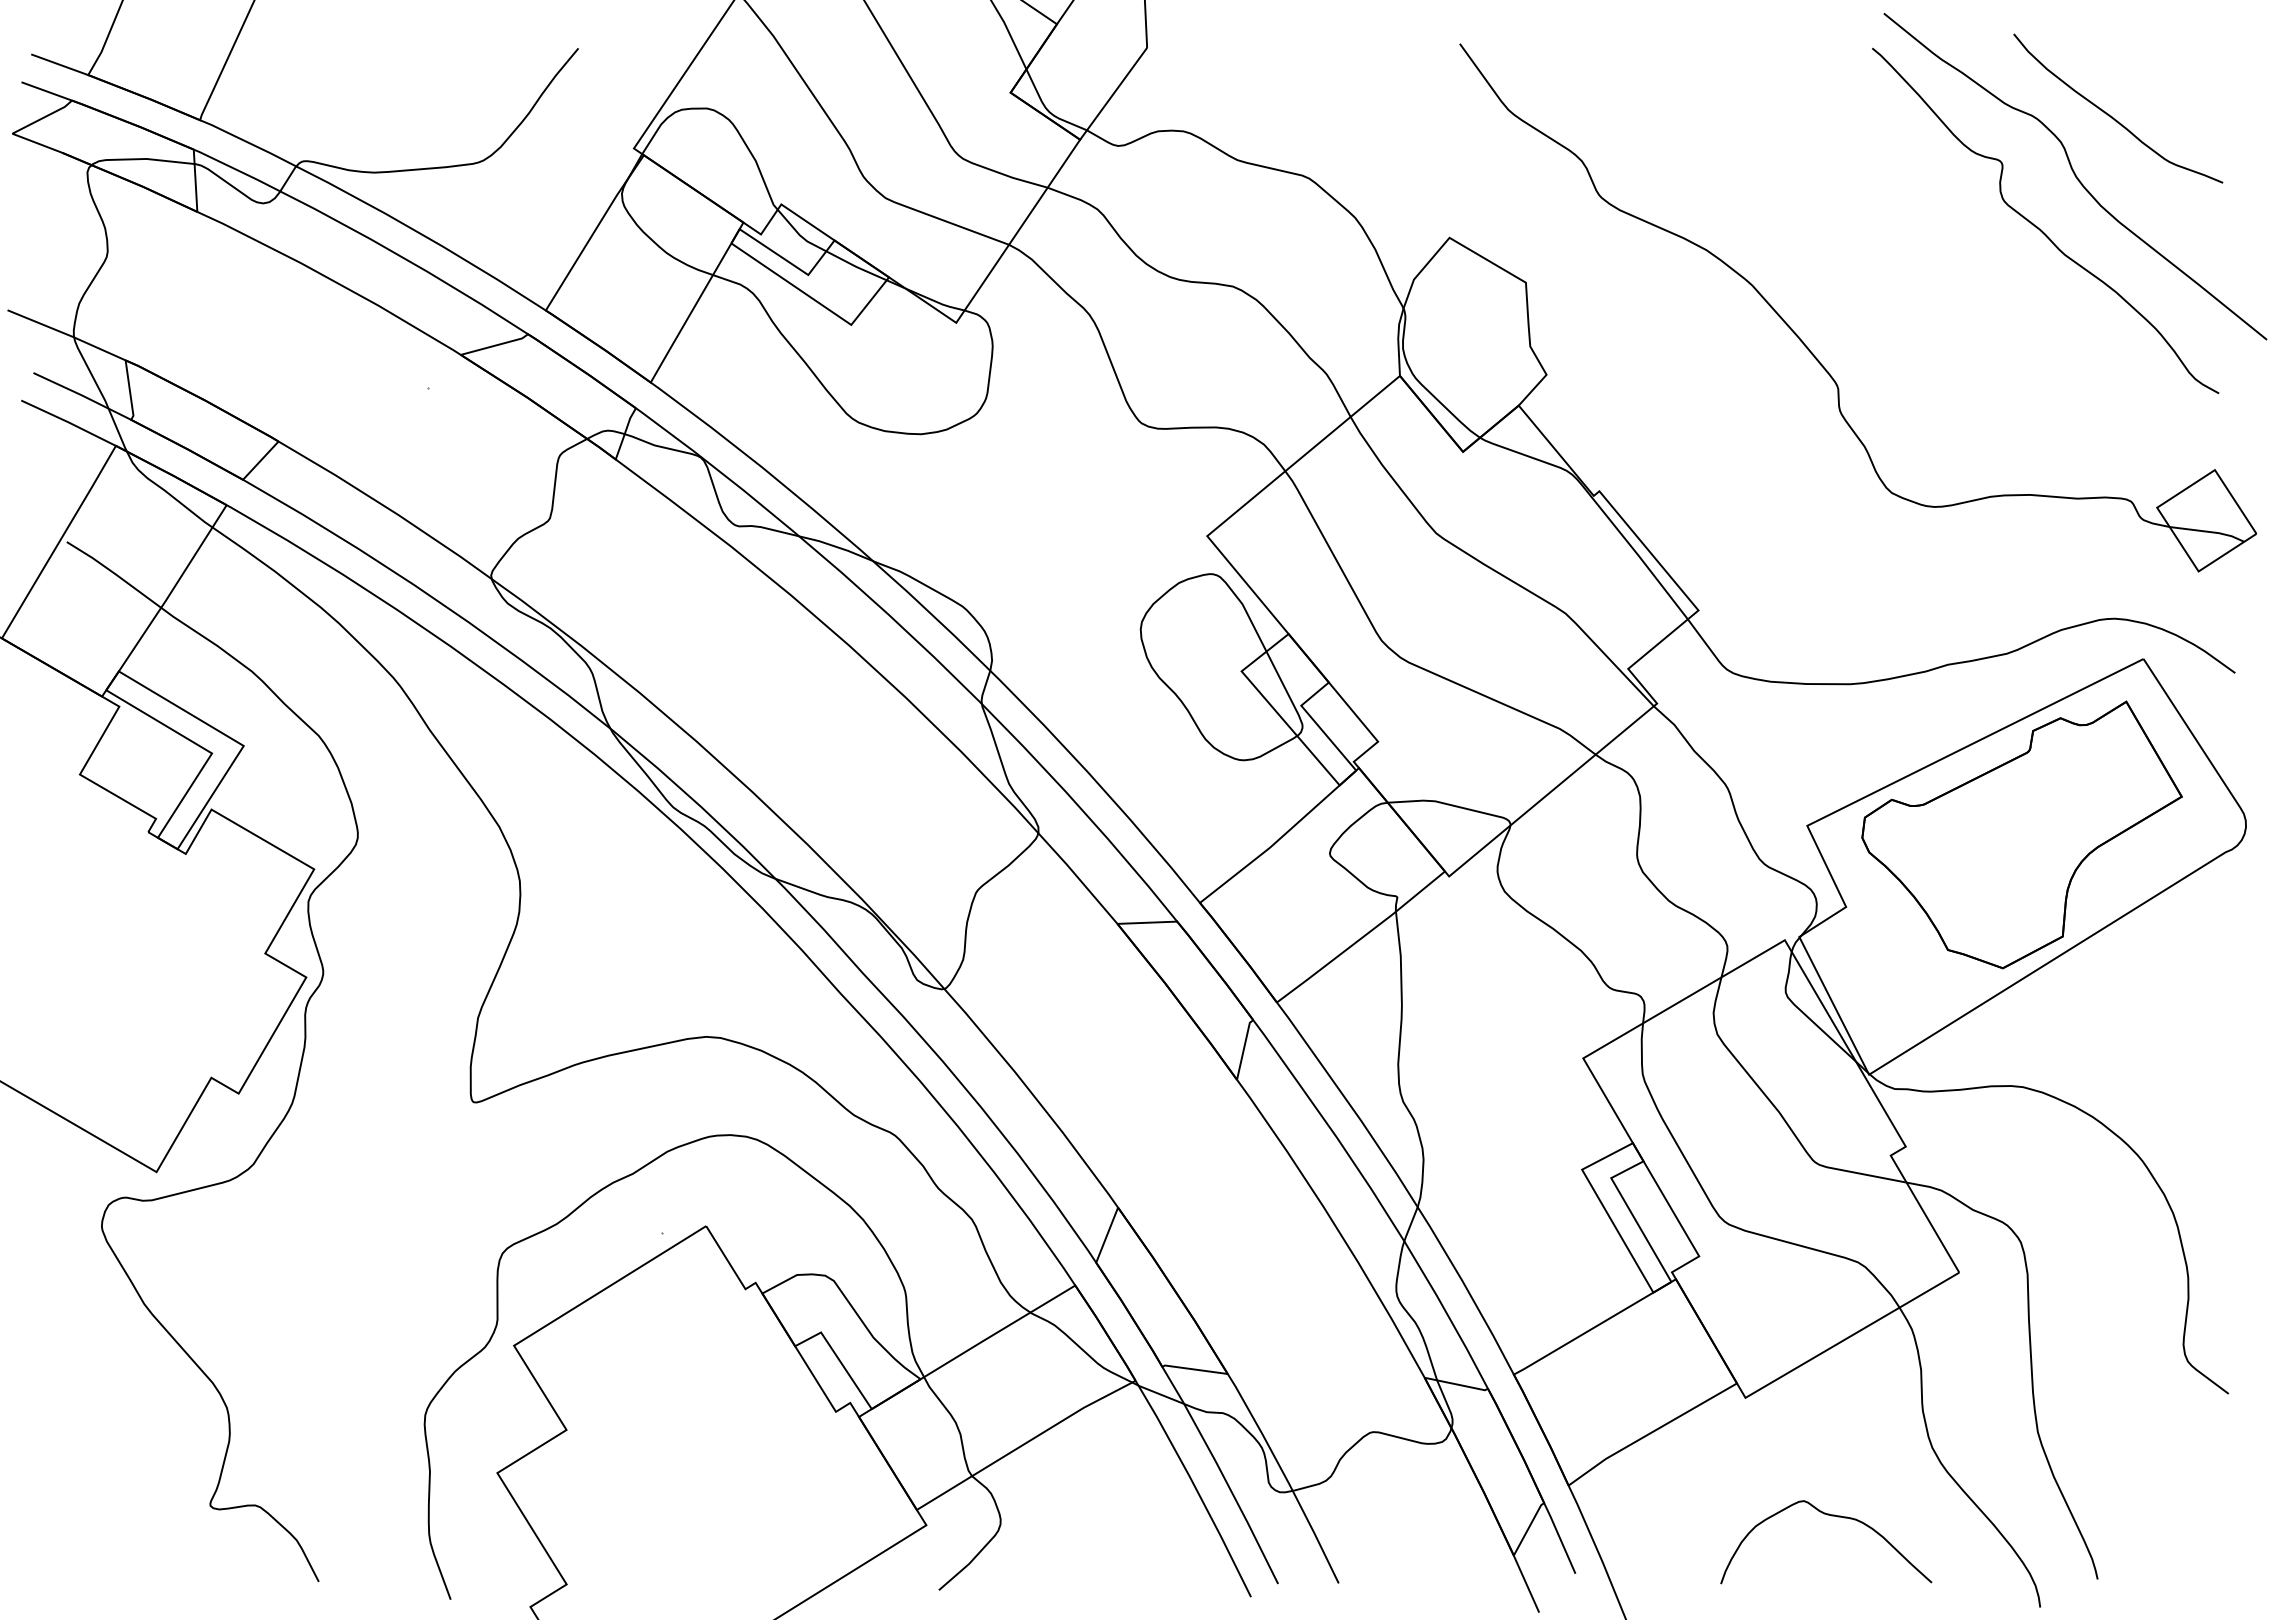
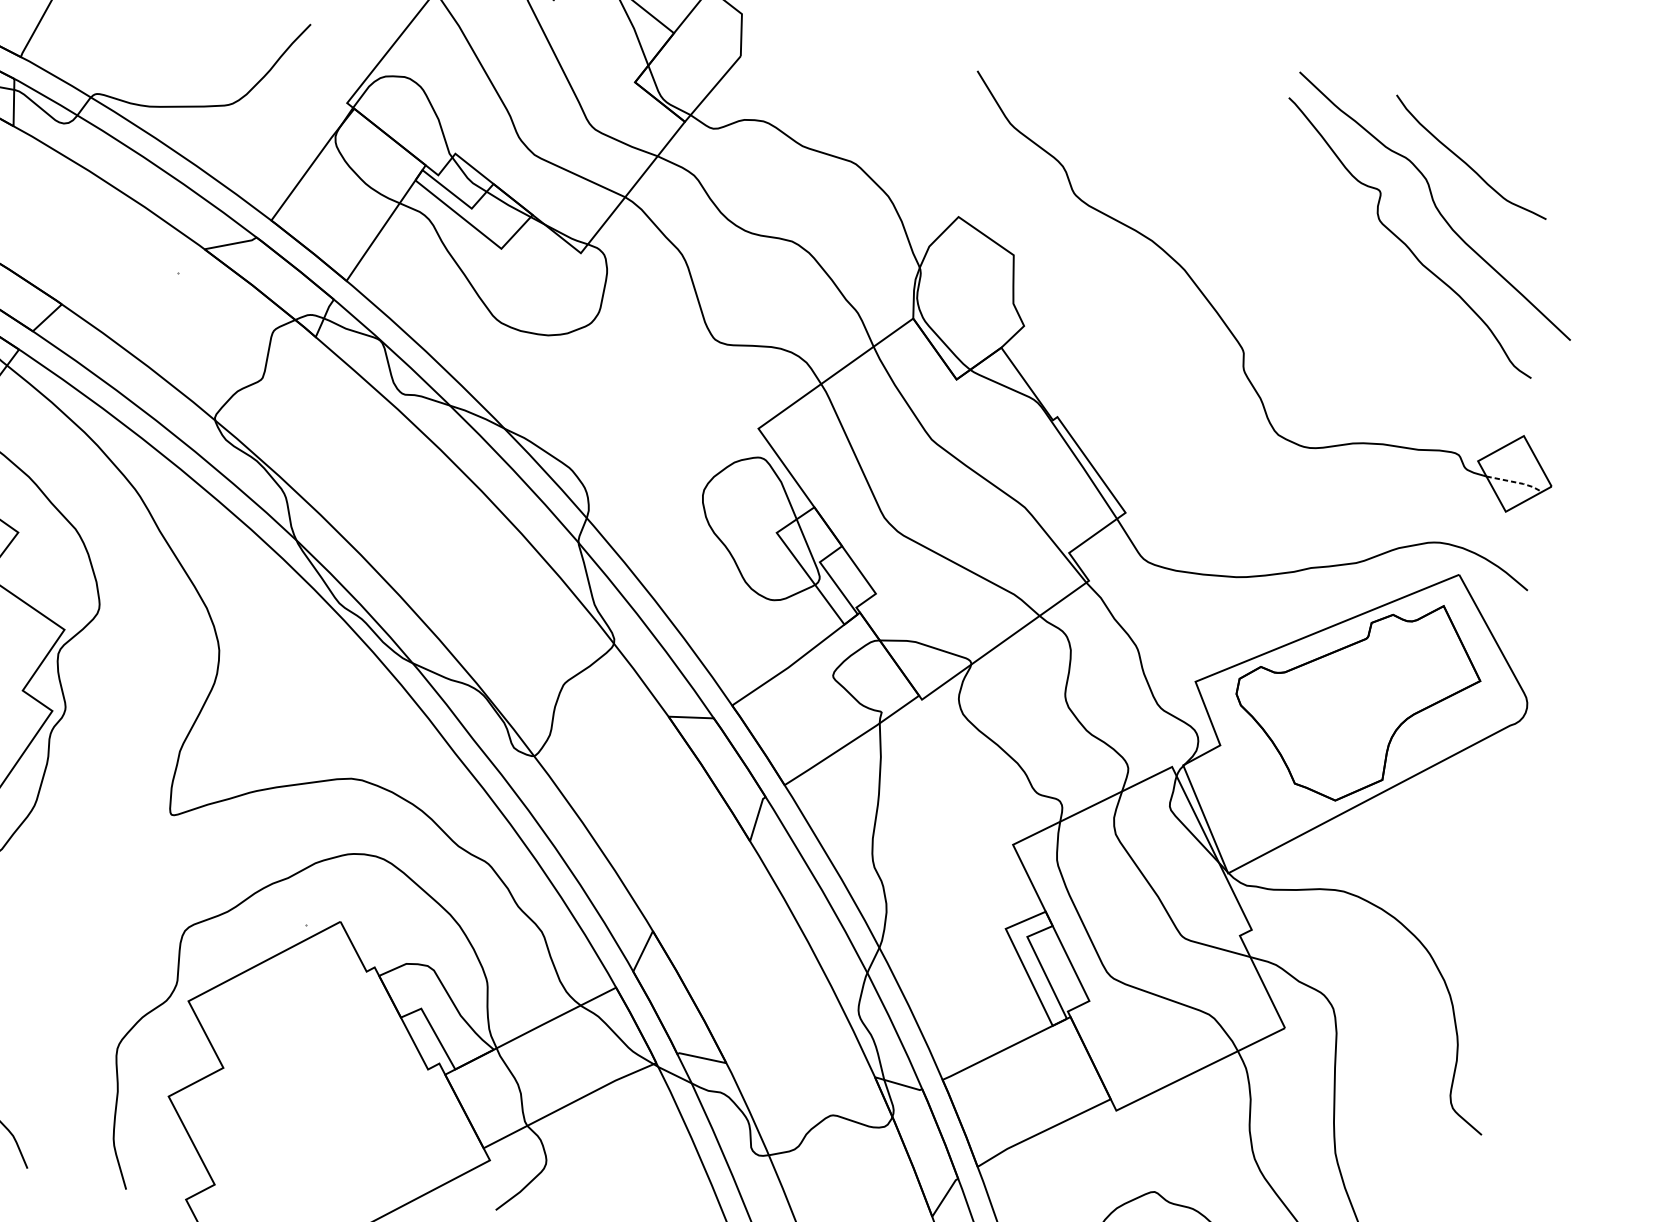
line: (2209, 531) -> (1516, 482), solid -> dashed

